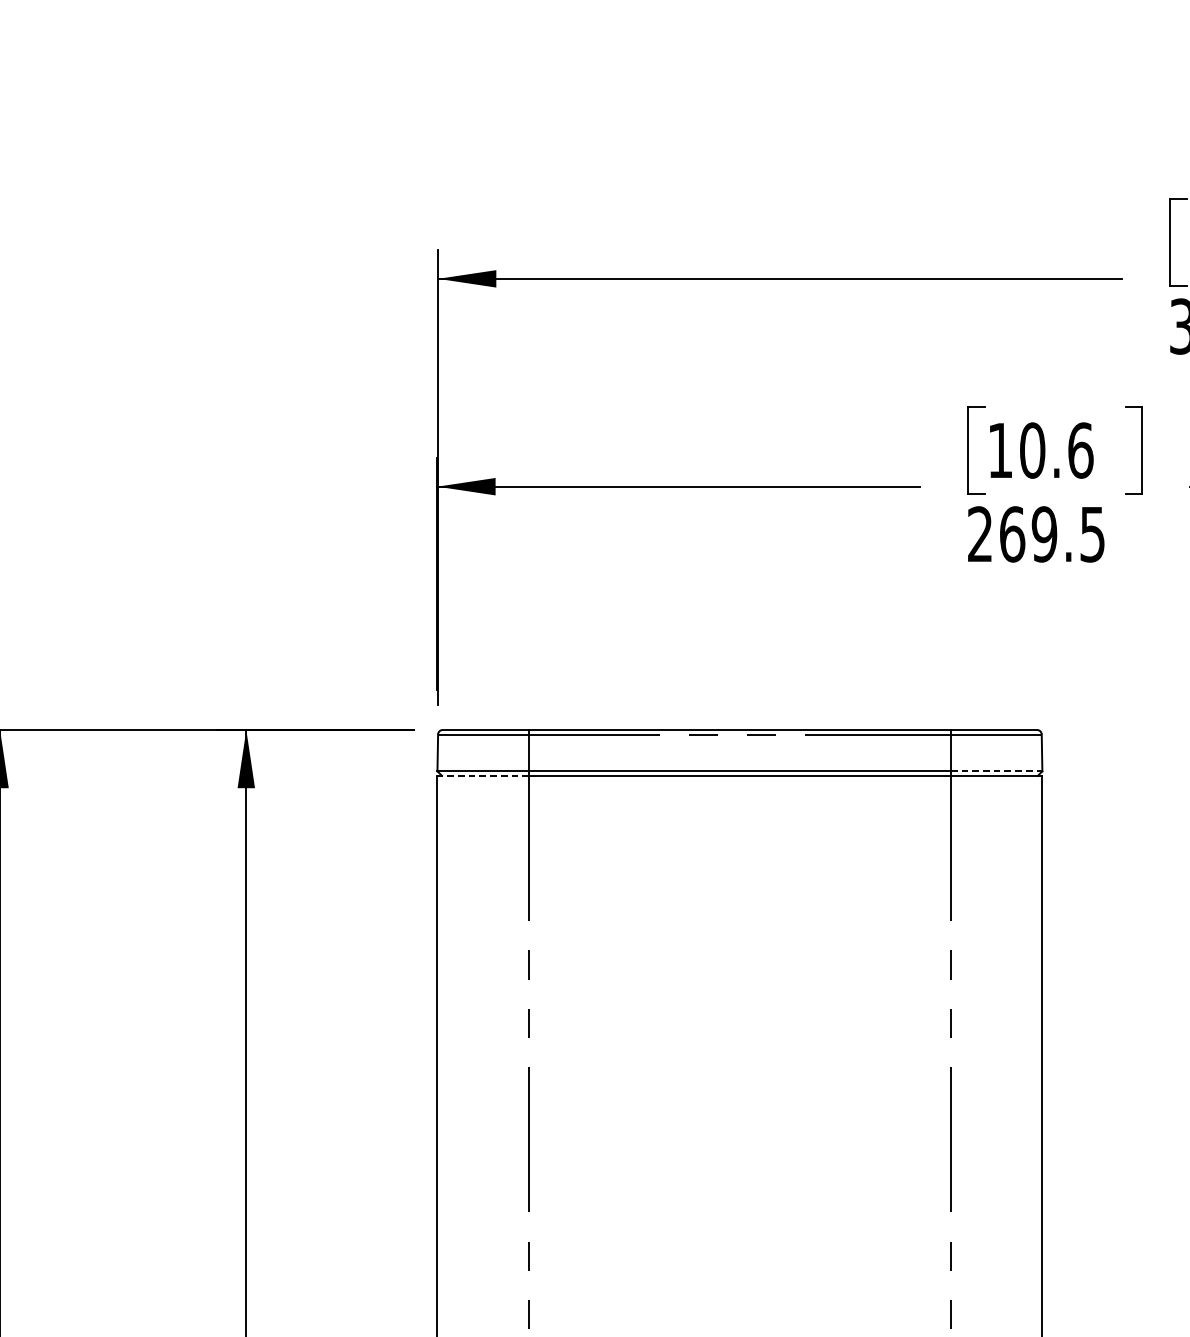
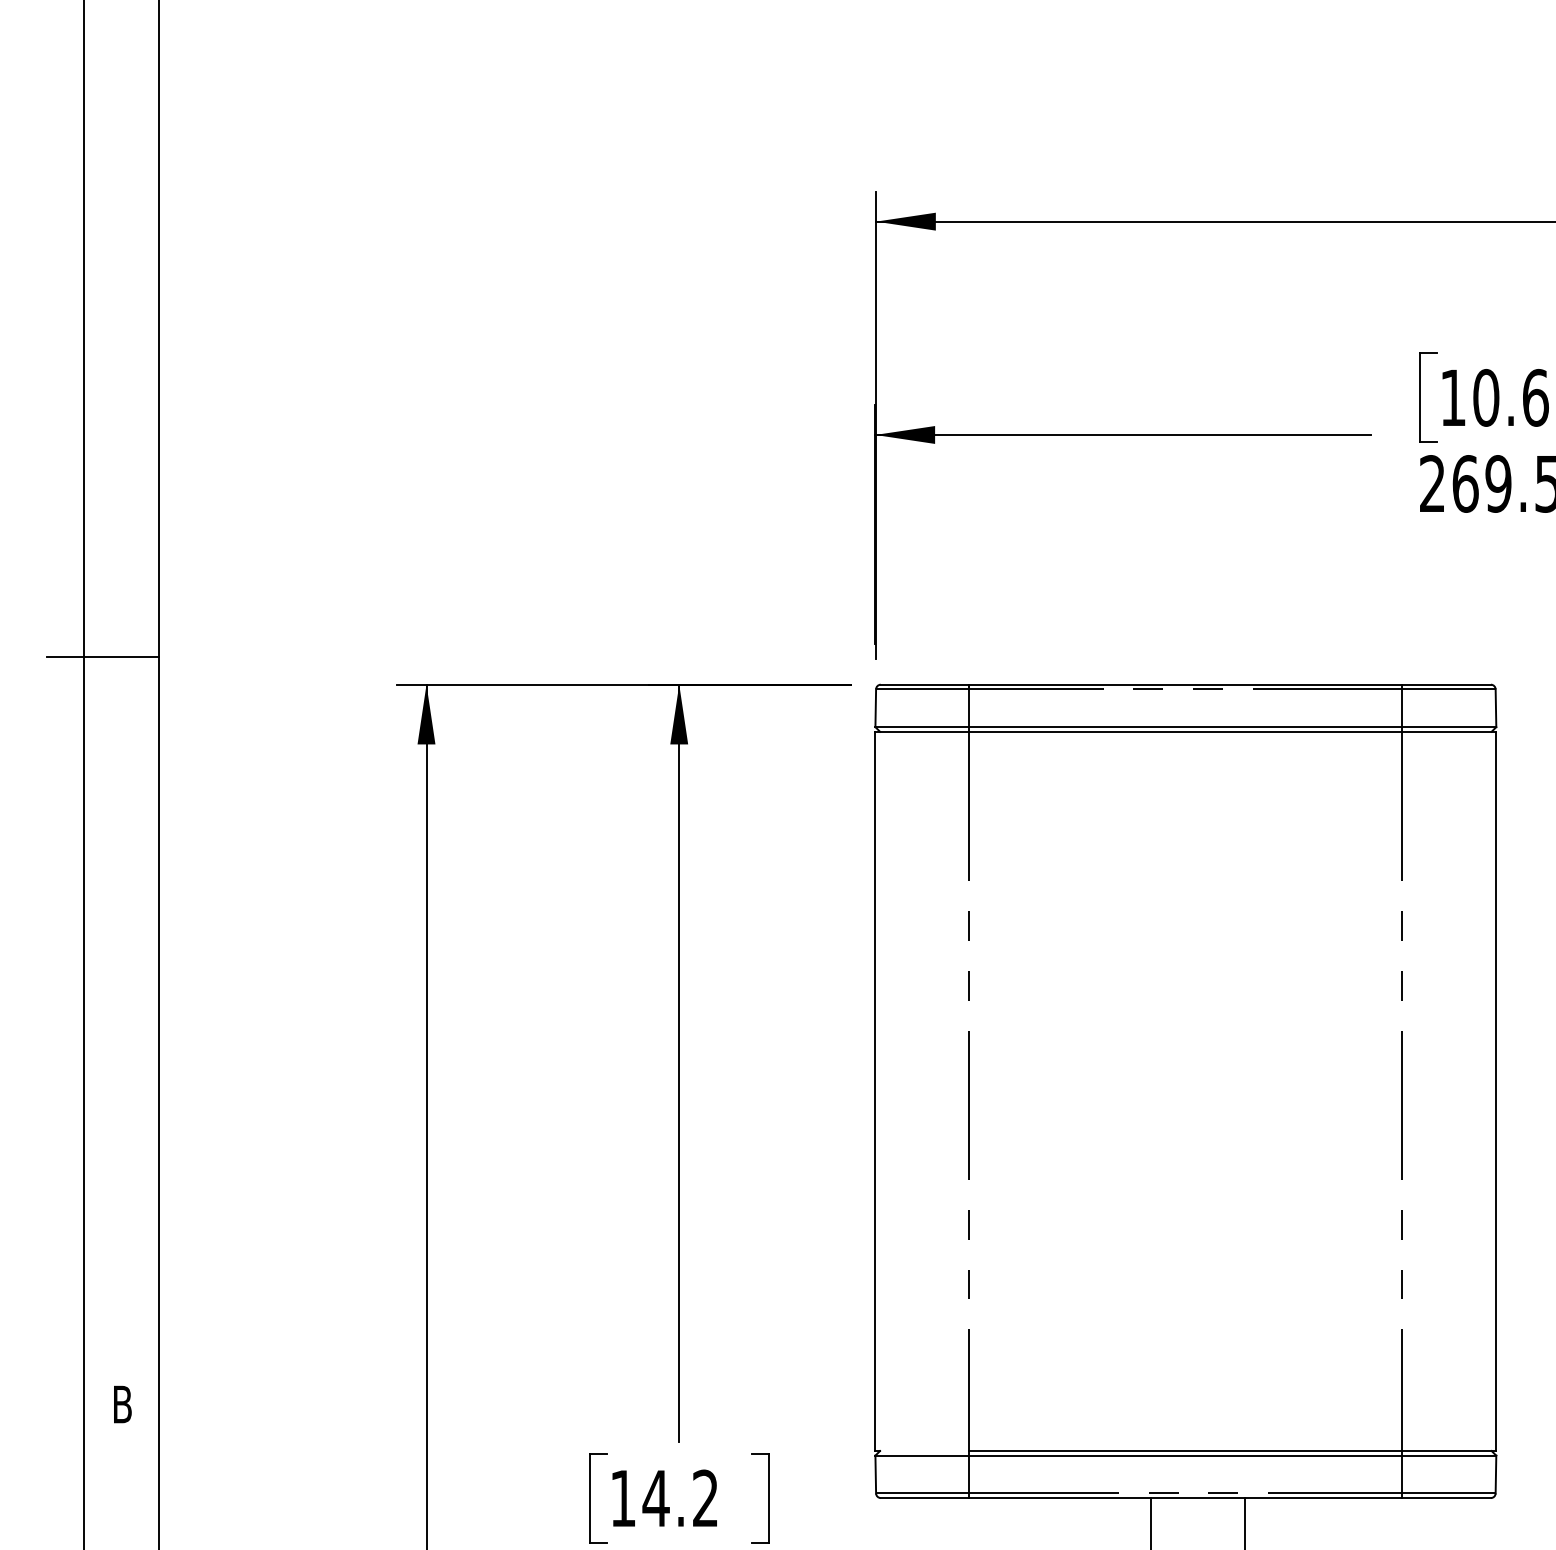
line: (996, 771) -> (1449, 727), dashed -> solid
line: (482, 775) -> (921, 731), dashed -> solid

